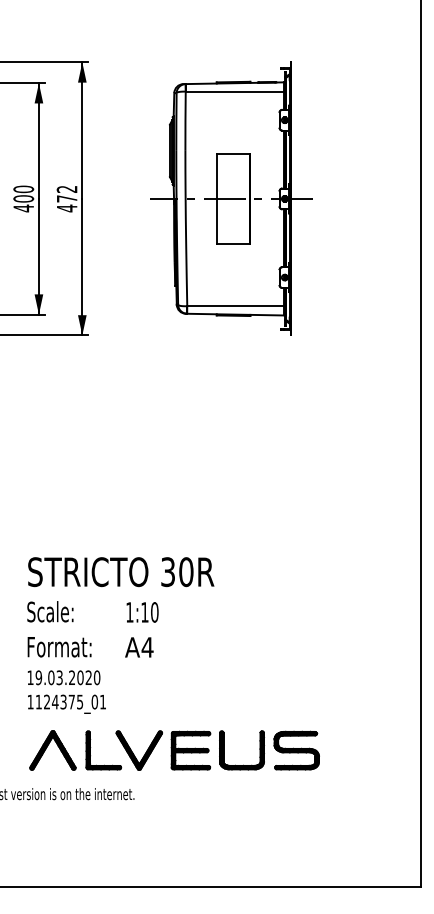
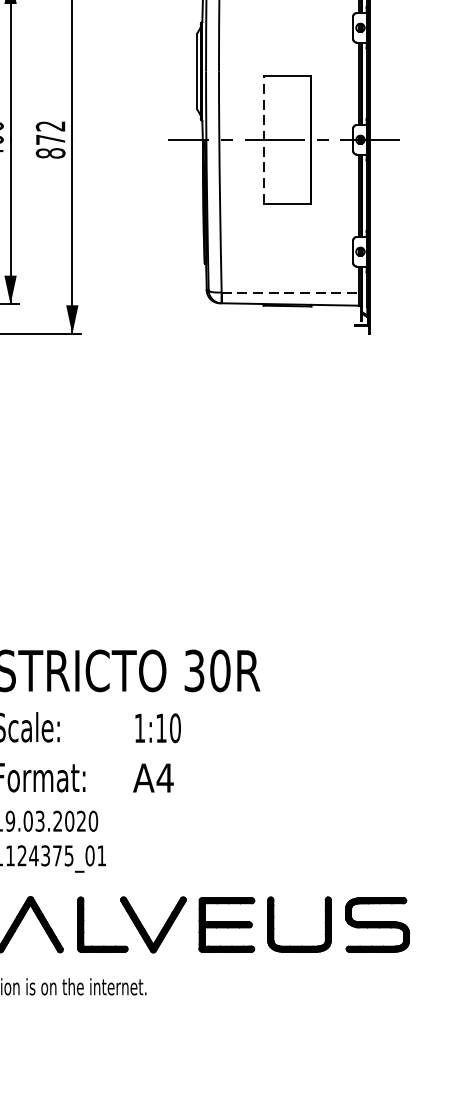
line: (216, 198) -> (263, 139), solid -> dashed
text: (66, 208) -> (49, 153), 472 -> 872
line: (236, 306) -> (291, 292), solid -> dashed

